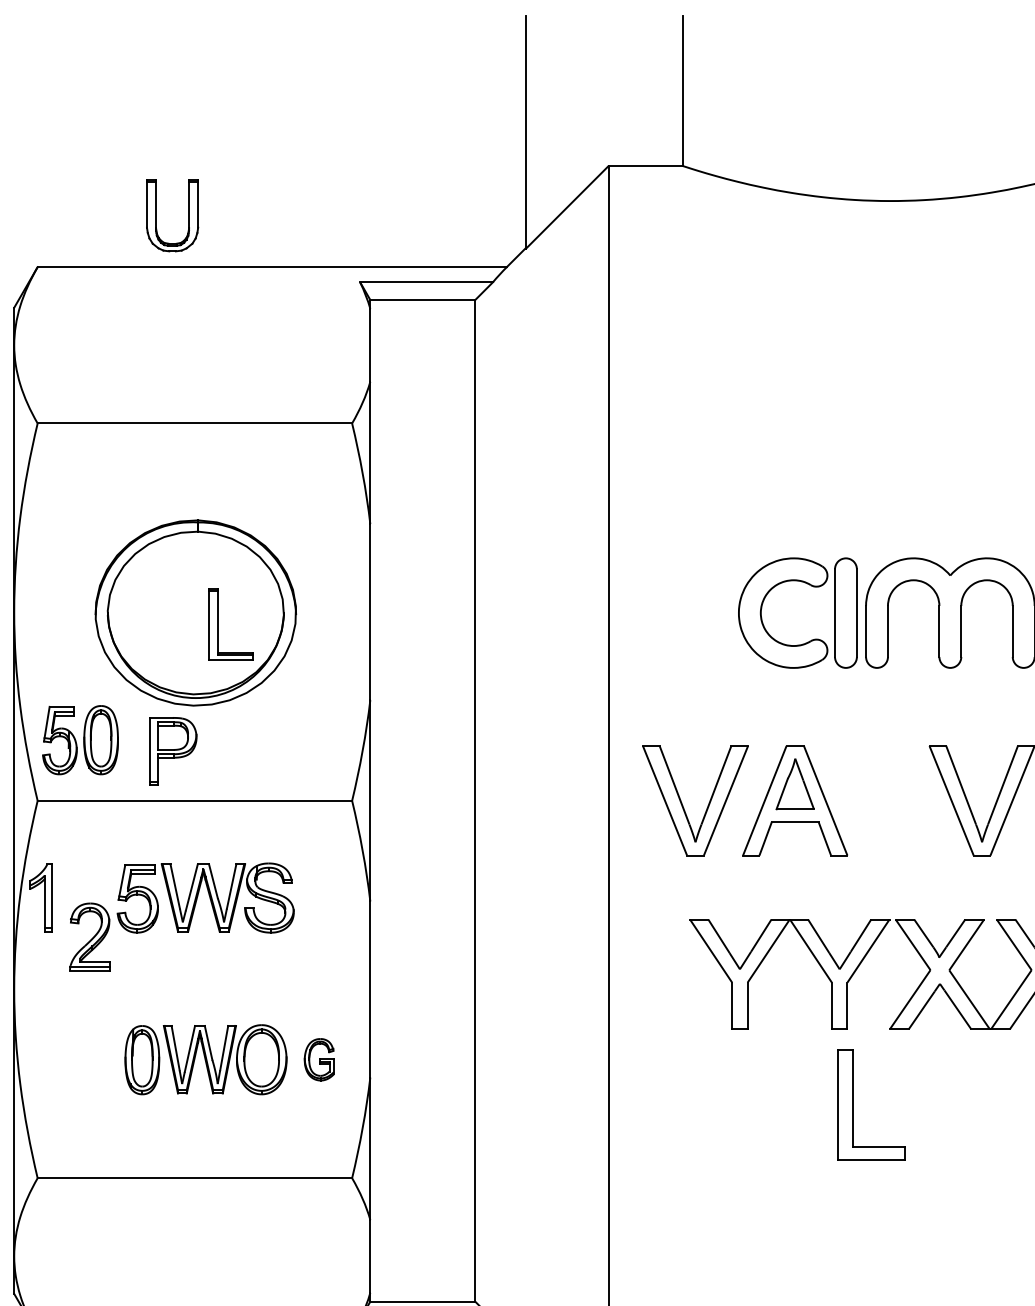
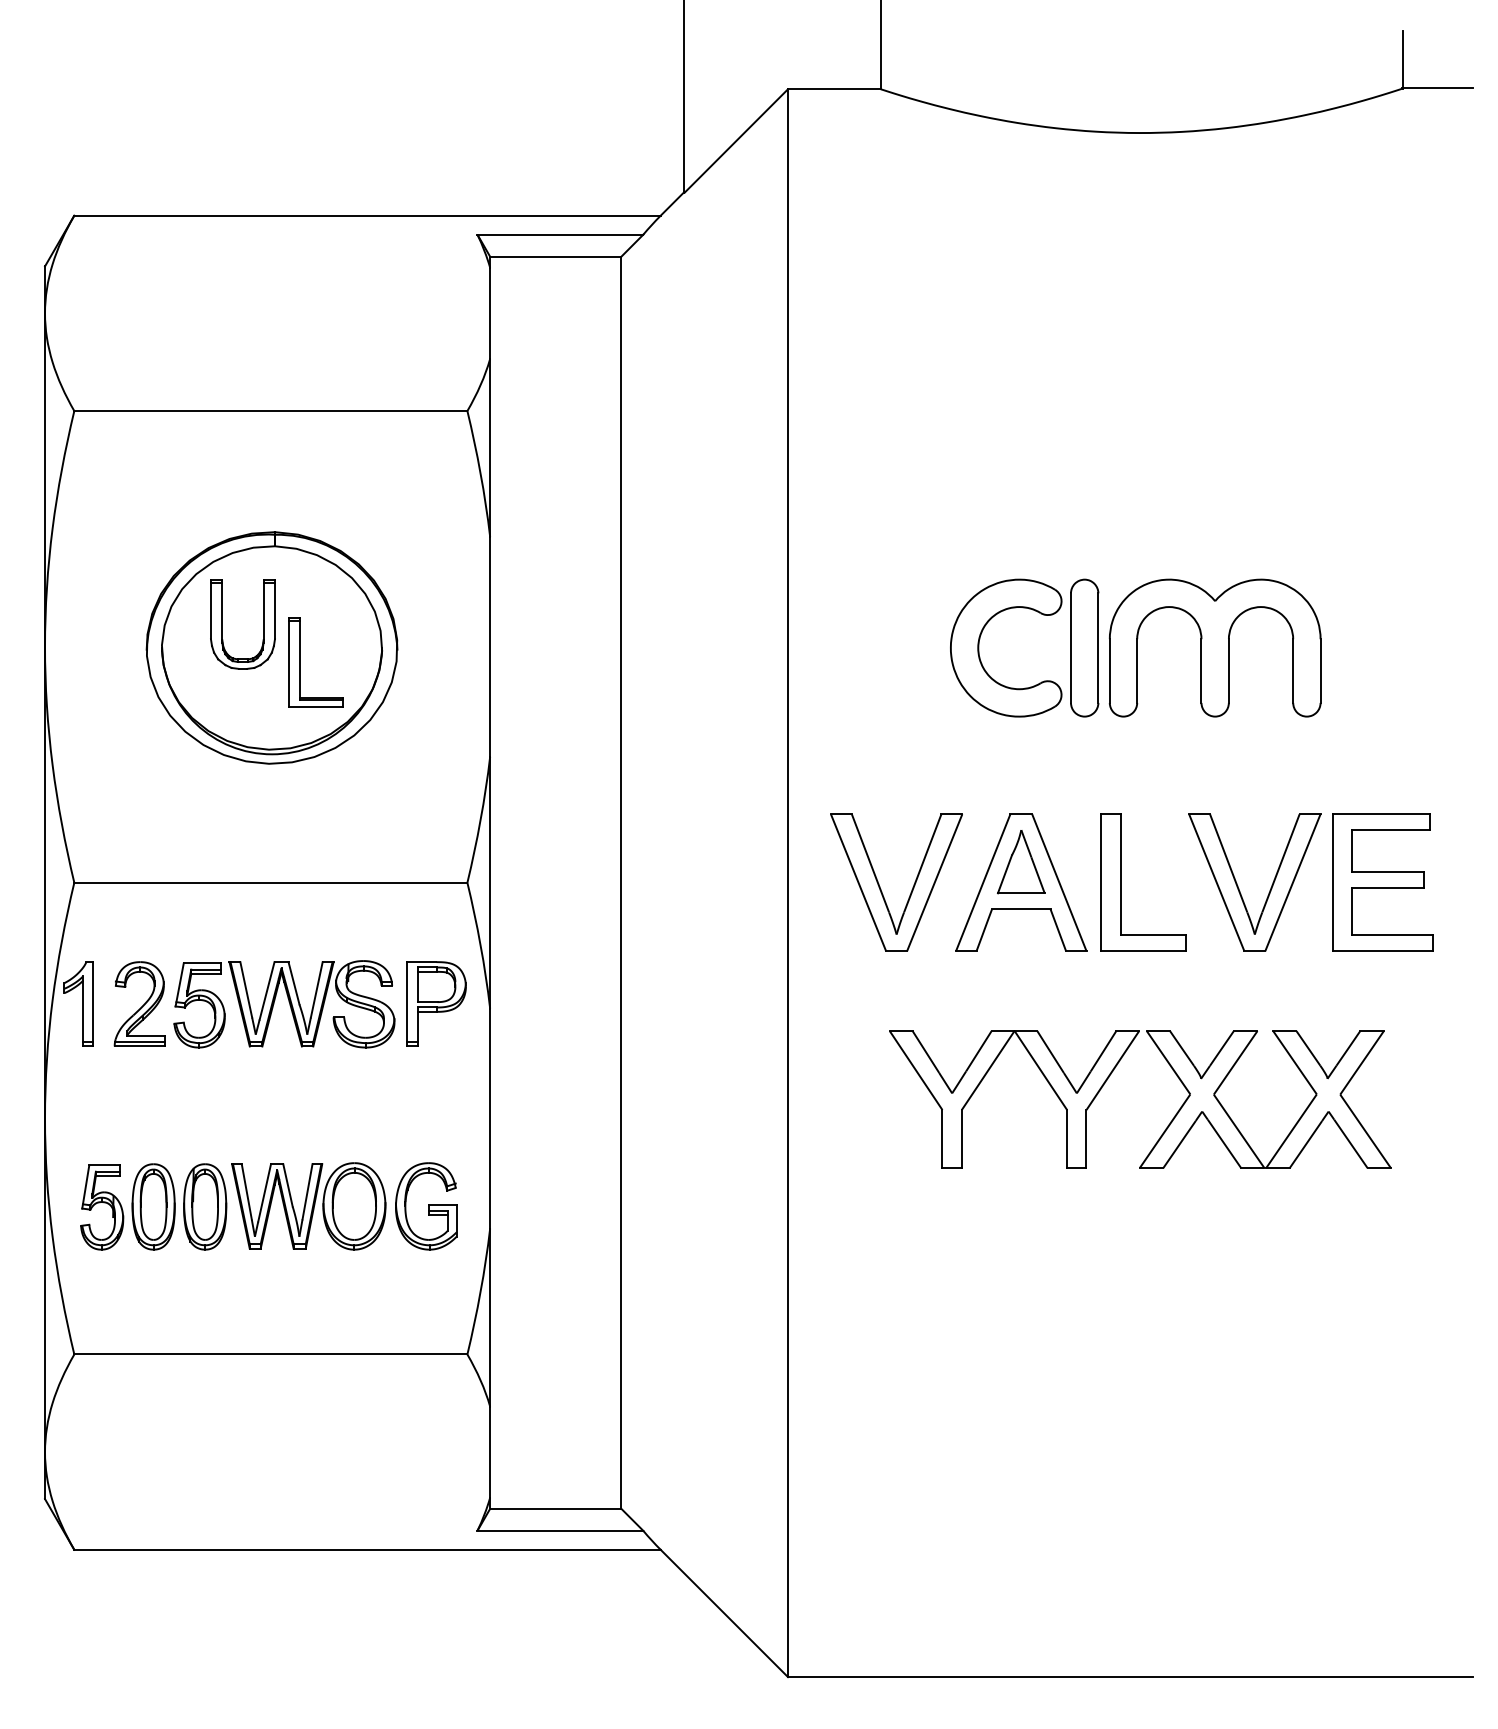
part: (156, 215) -> (222, 624), moved
part: (80, 739) -> (127, 1206), moved
part: (173, 751) -> (436, 1003), moved
part: (89, 936) -> (139, 1003), moved
part: (319, 1059) -> (426, 1206), size x1.67
part: (853, 1104) -> (1121, 882), moved

